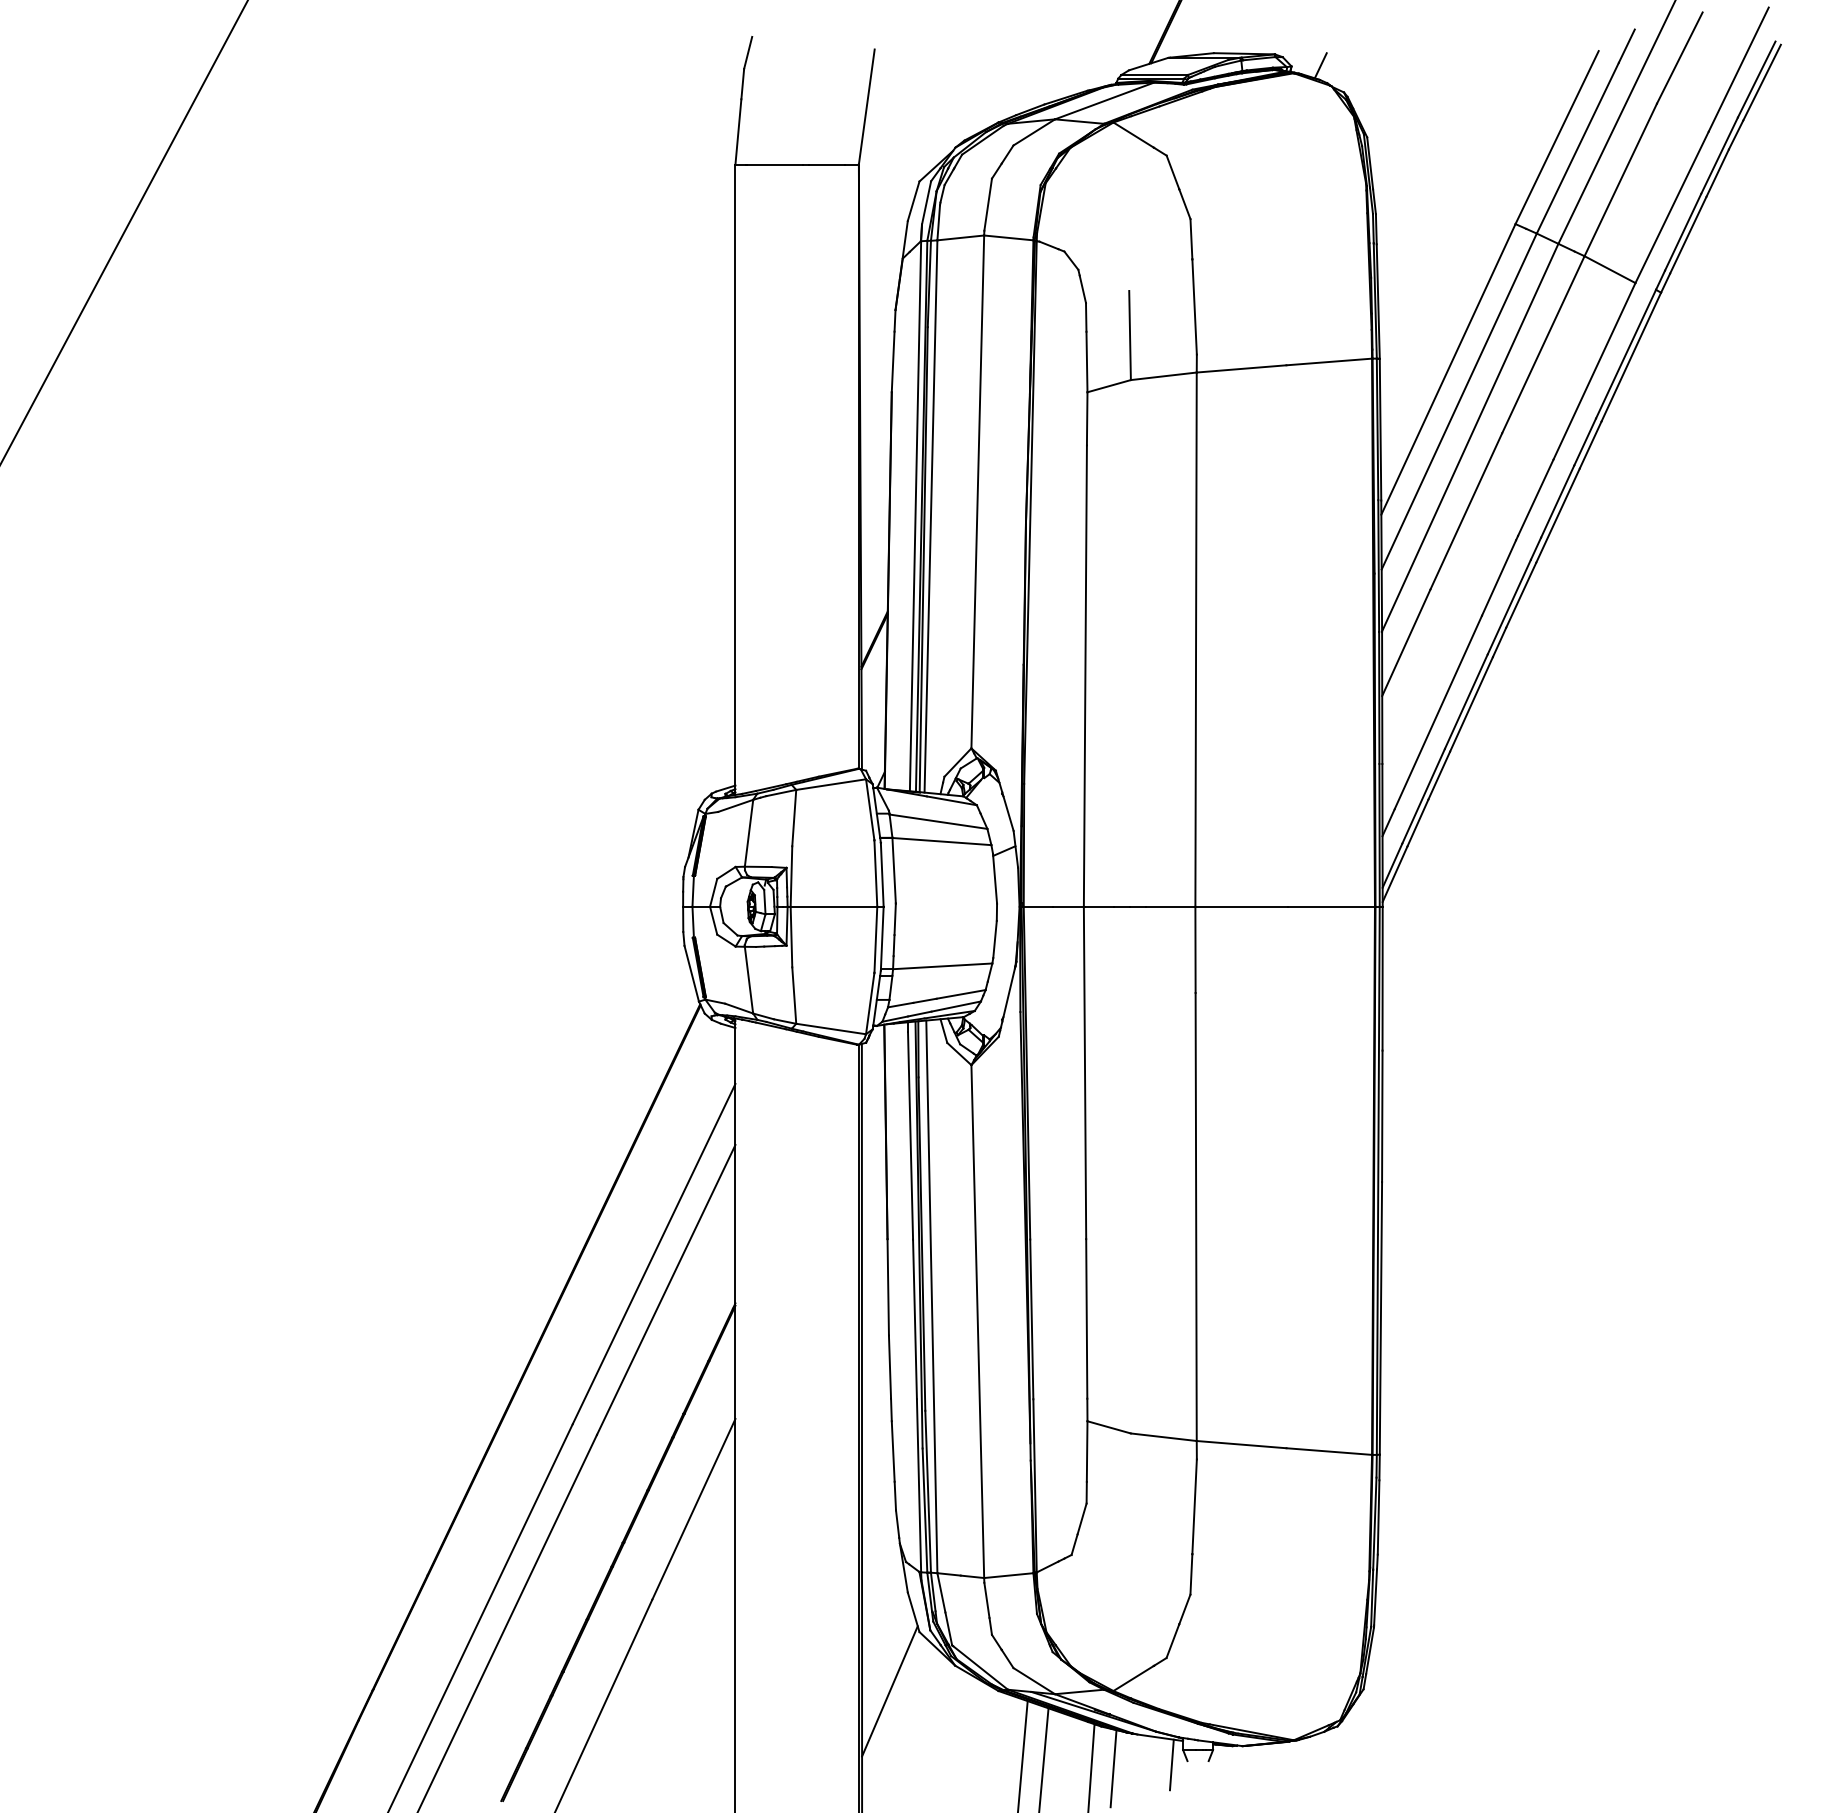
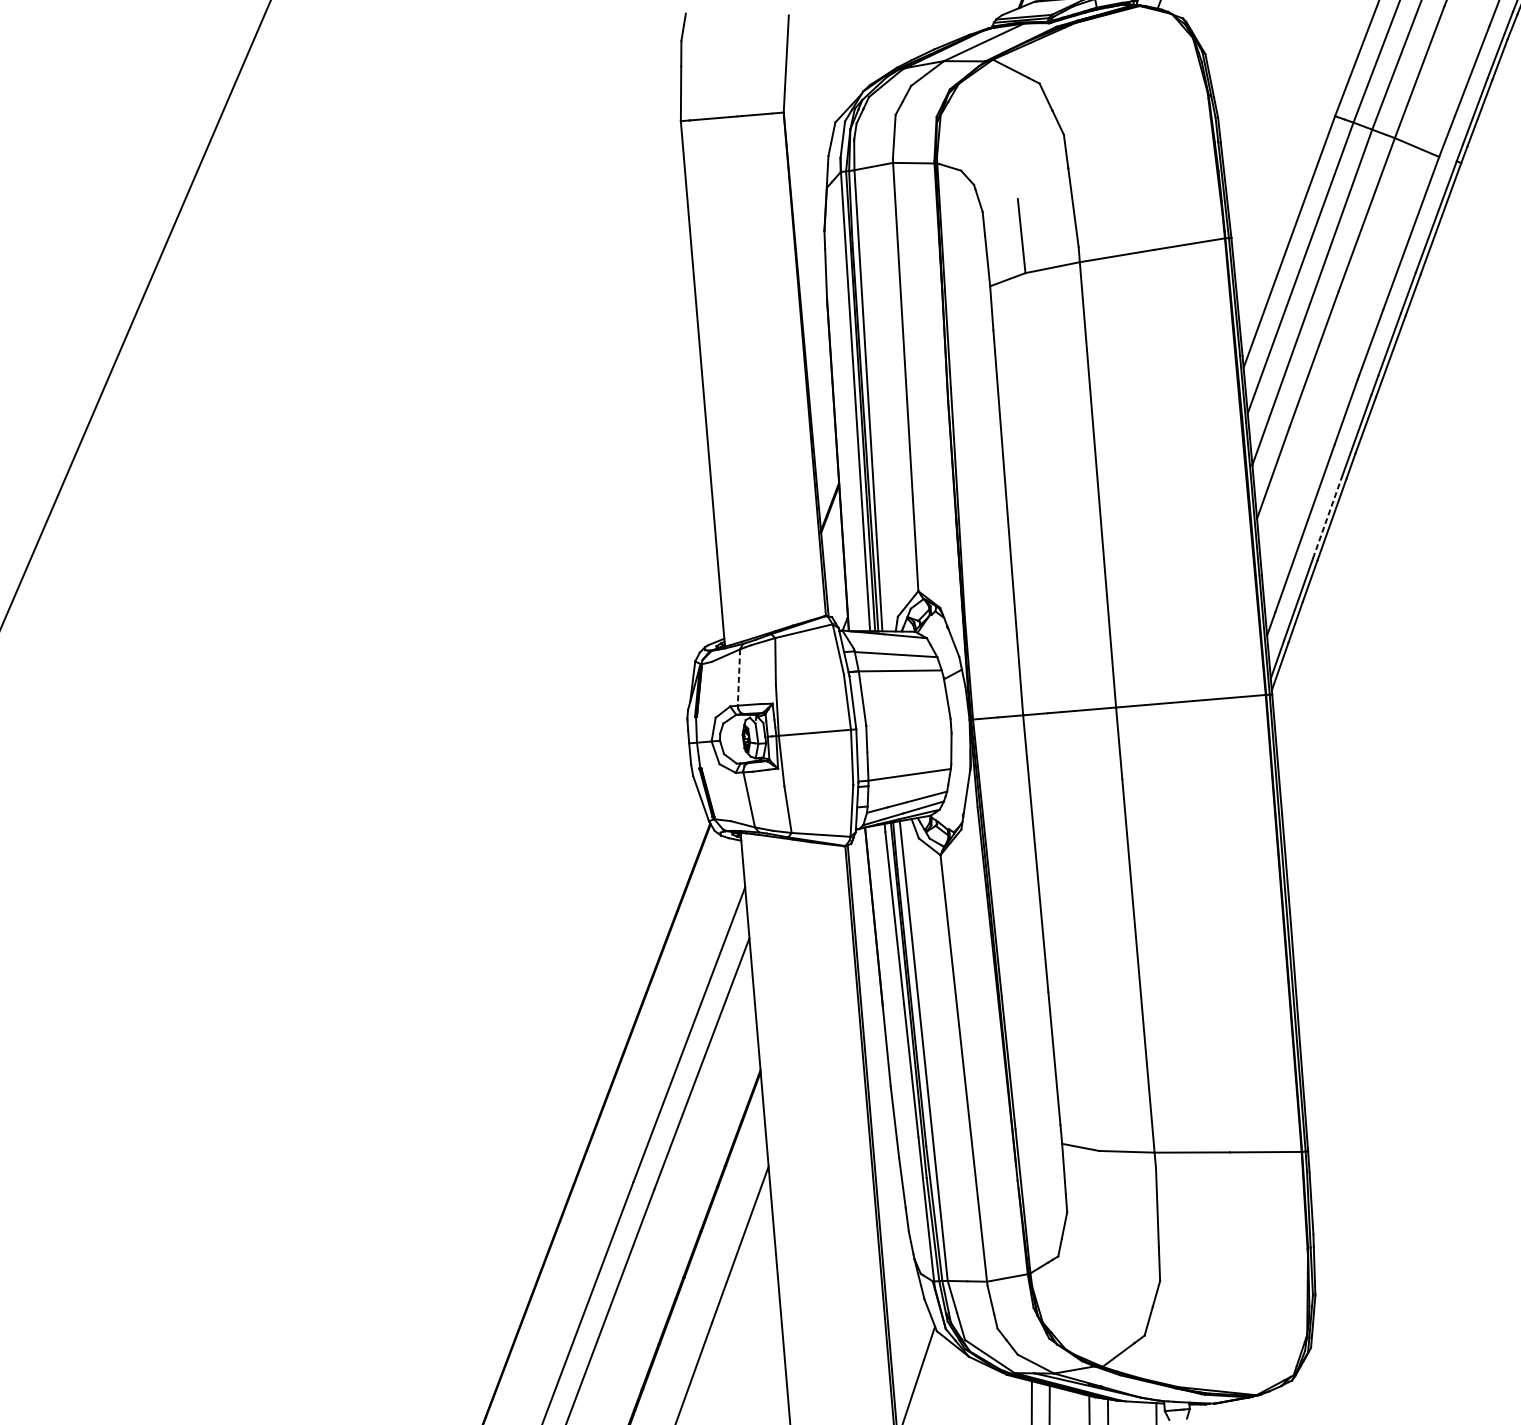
line: (1466, 701) -> (1327, 517), solid -> dashed
line: (749, 833) -> (739, 677), solid -> dashed

